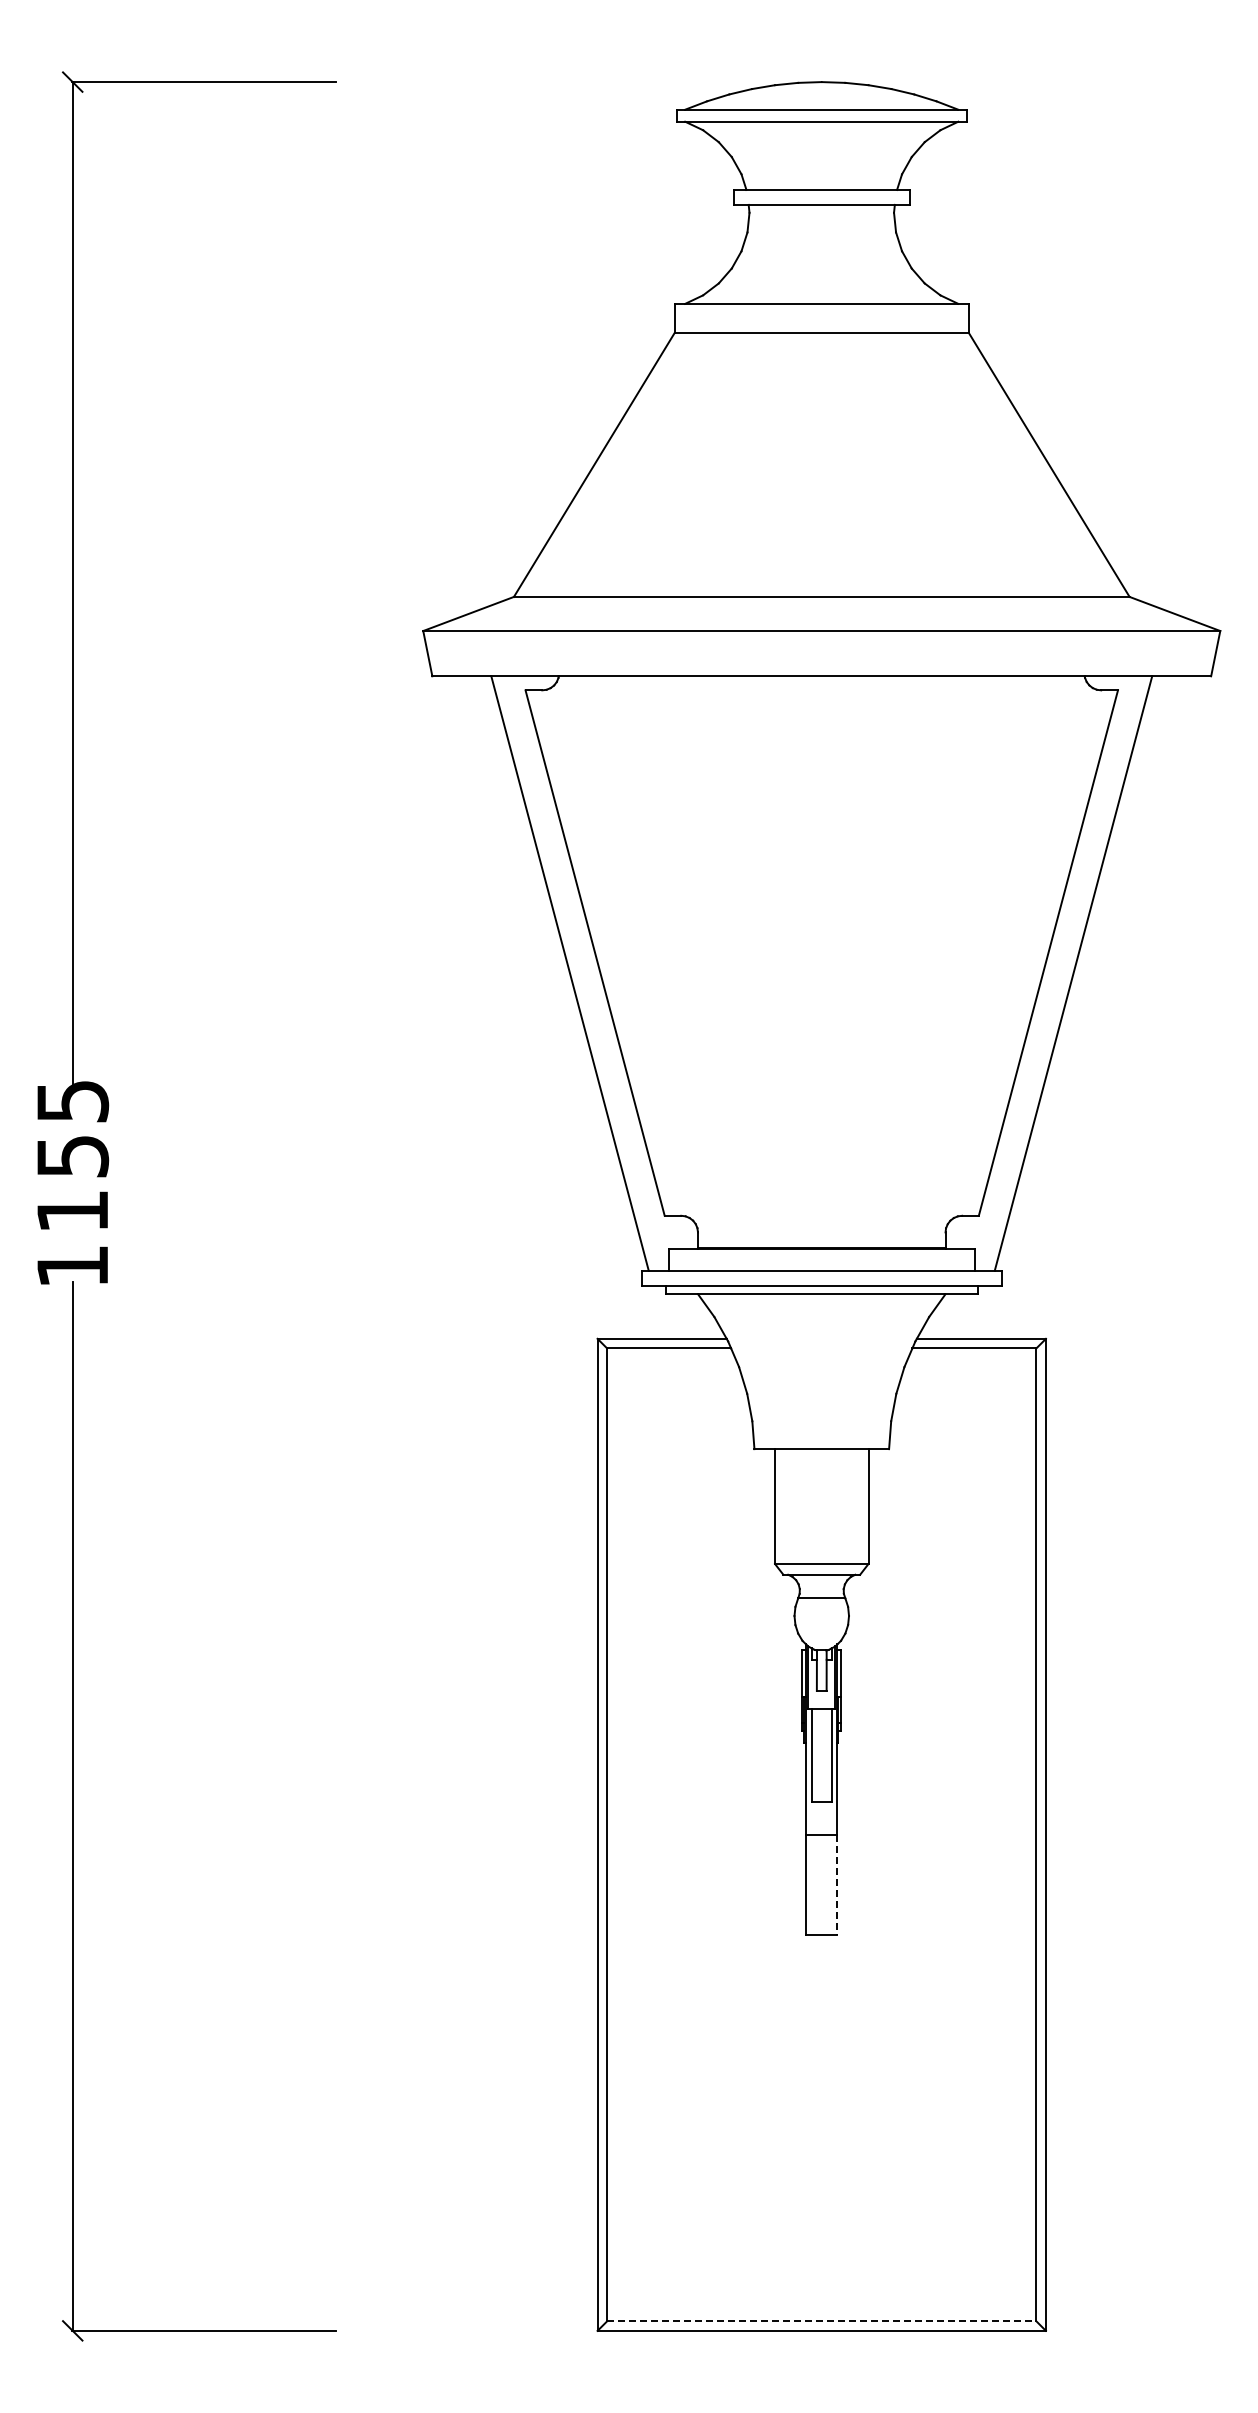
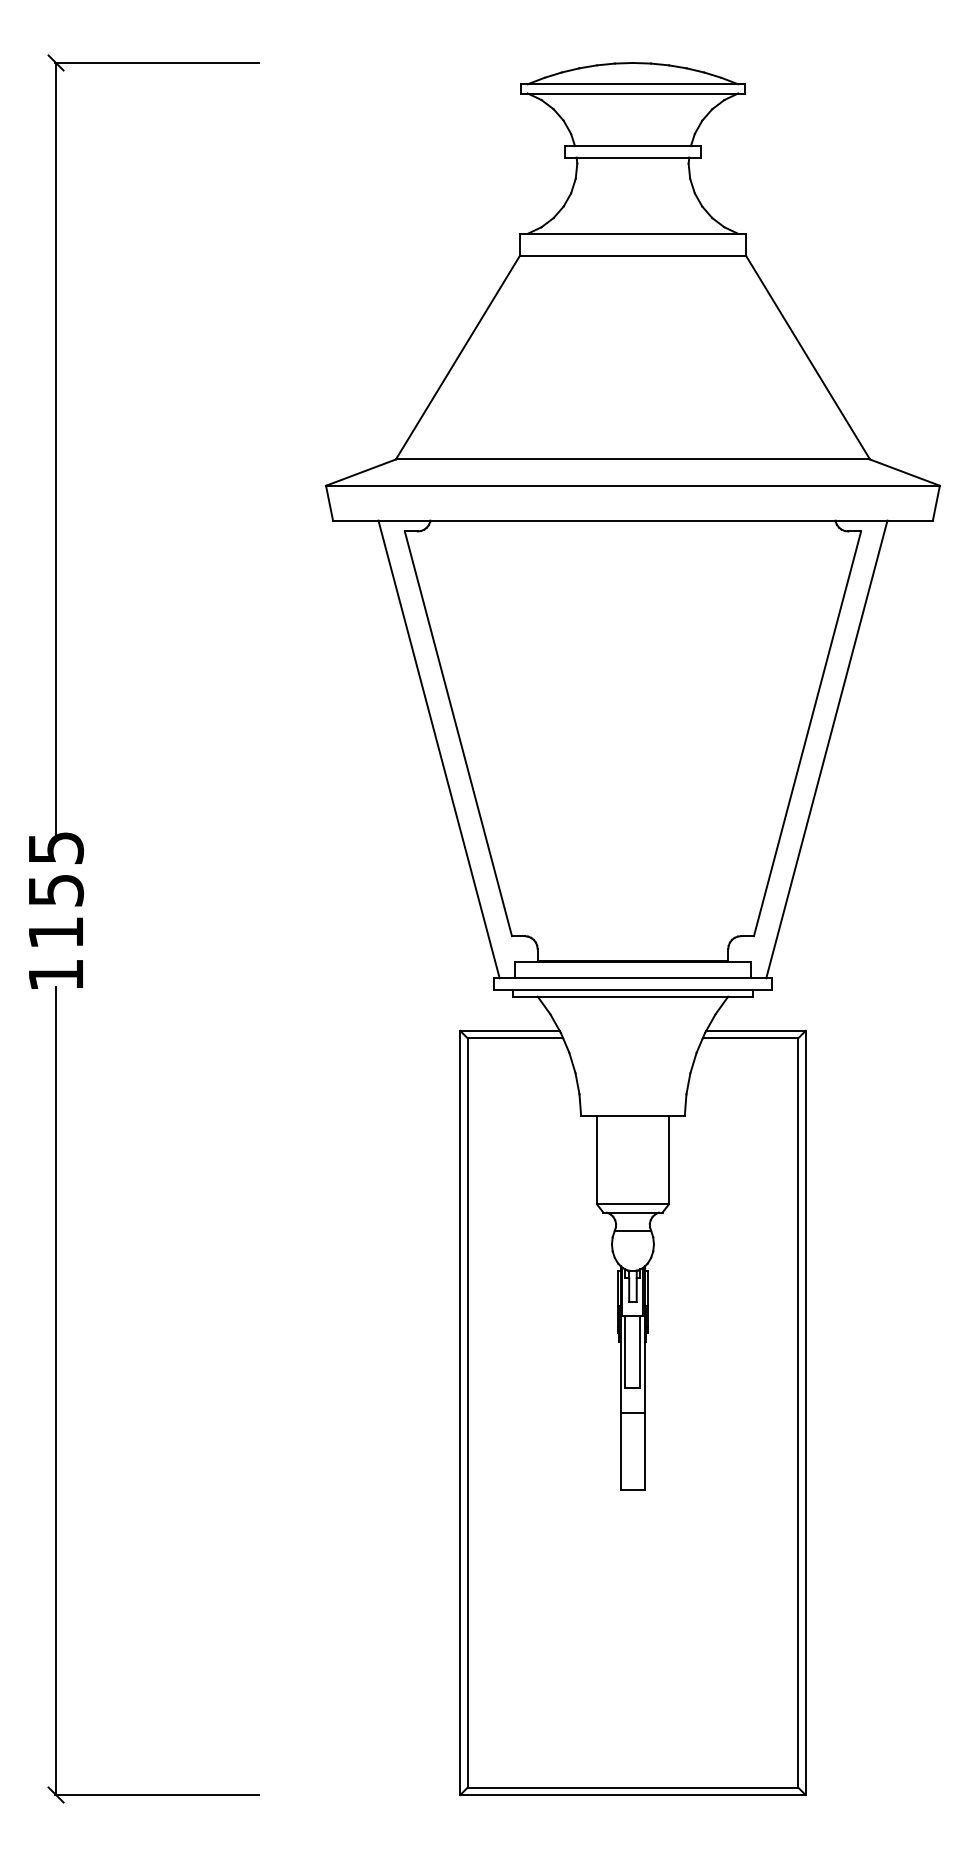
line: (837, 1884) -> (645, 1451), dashed -> solid
line: (821, 2321) -> (632, 1787), dashed -> solid

